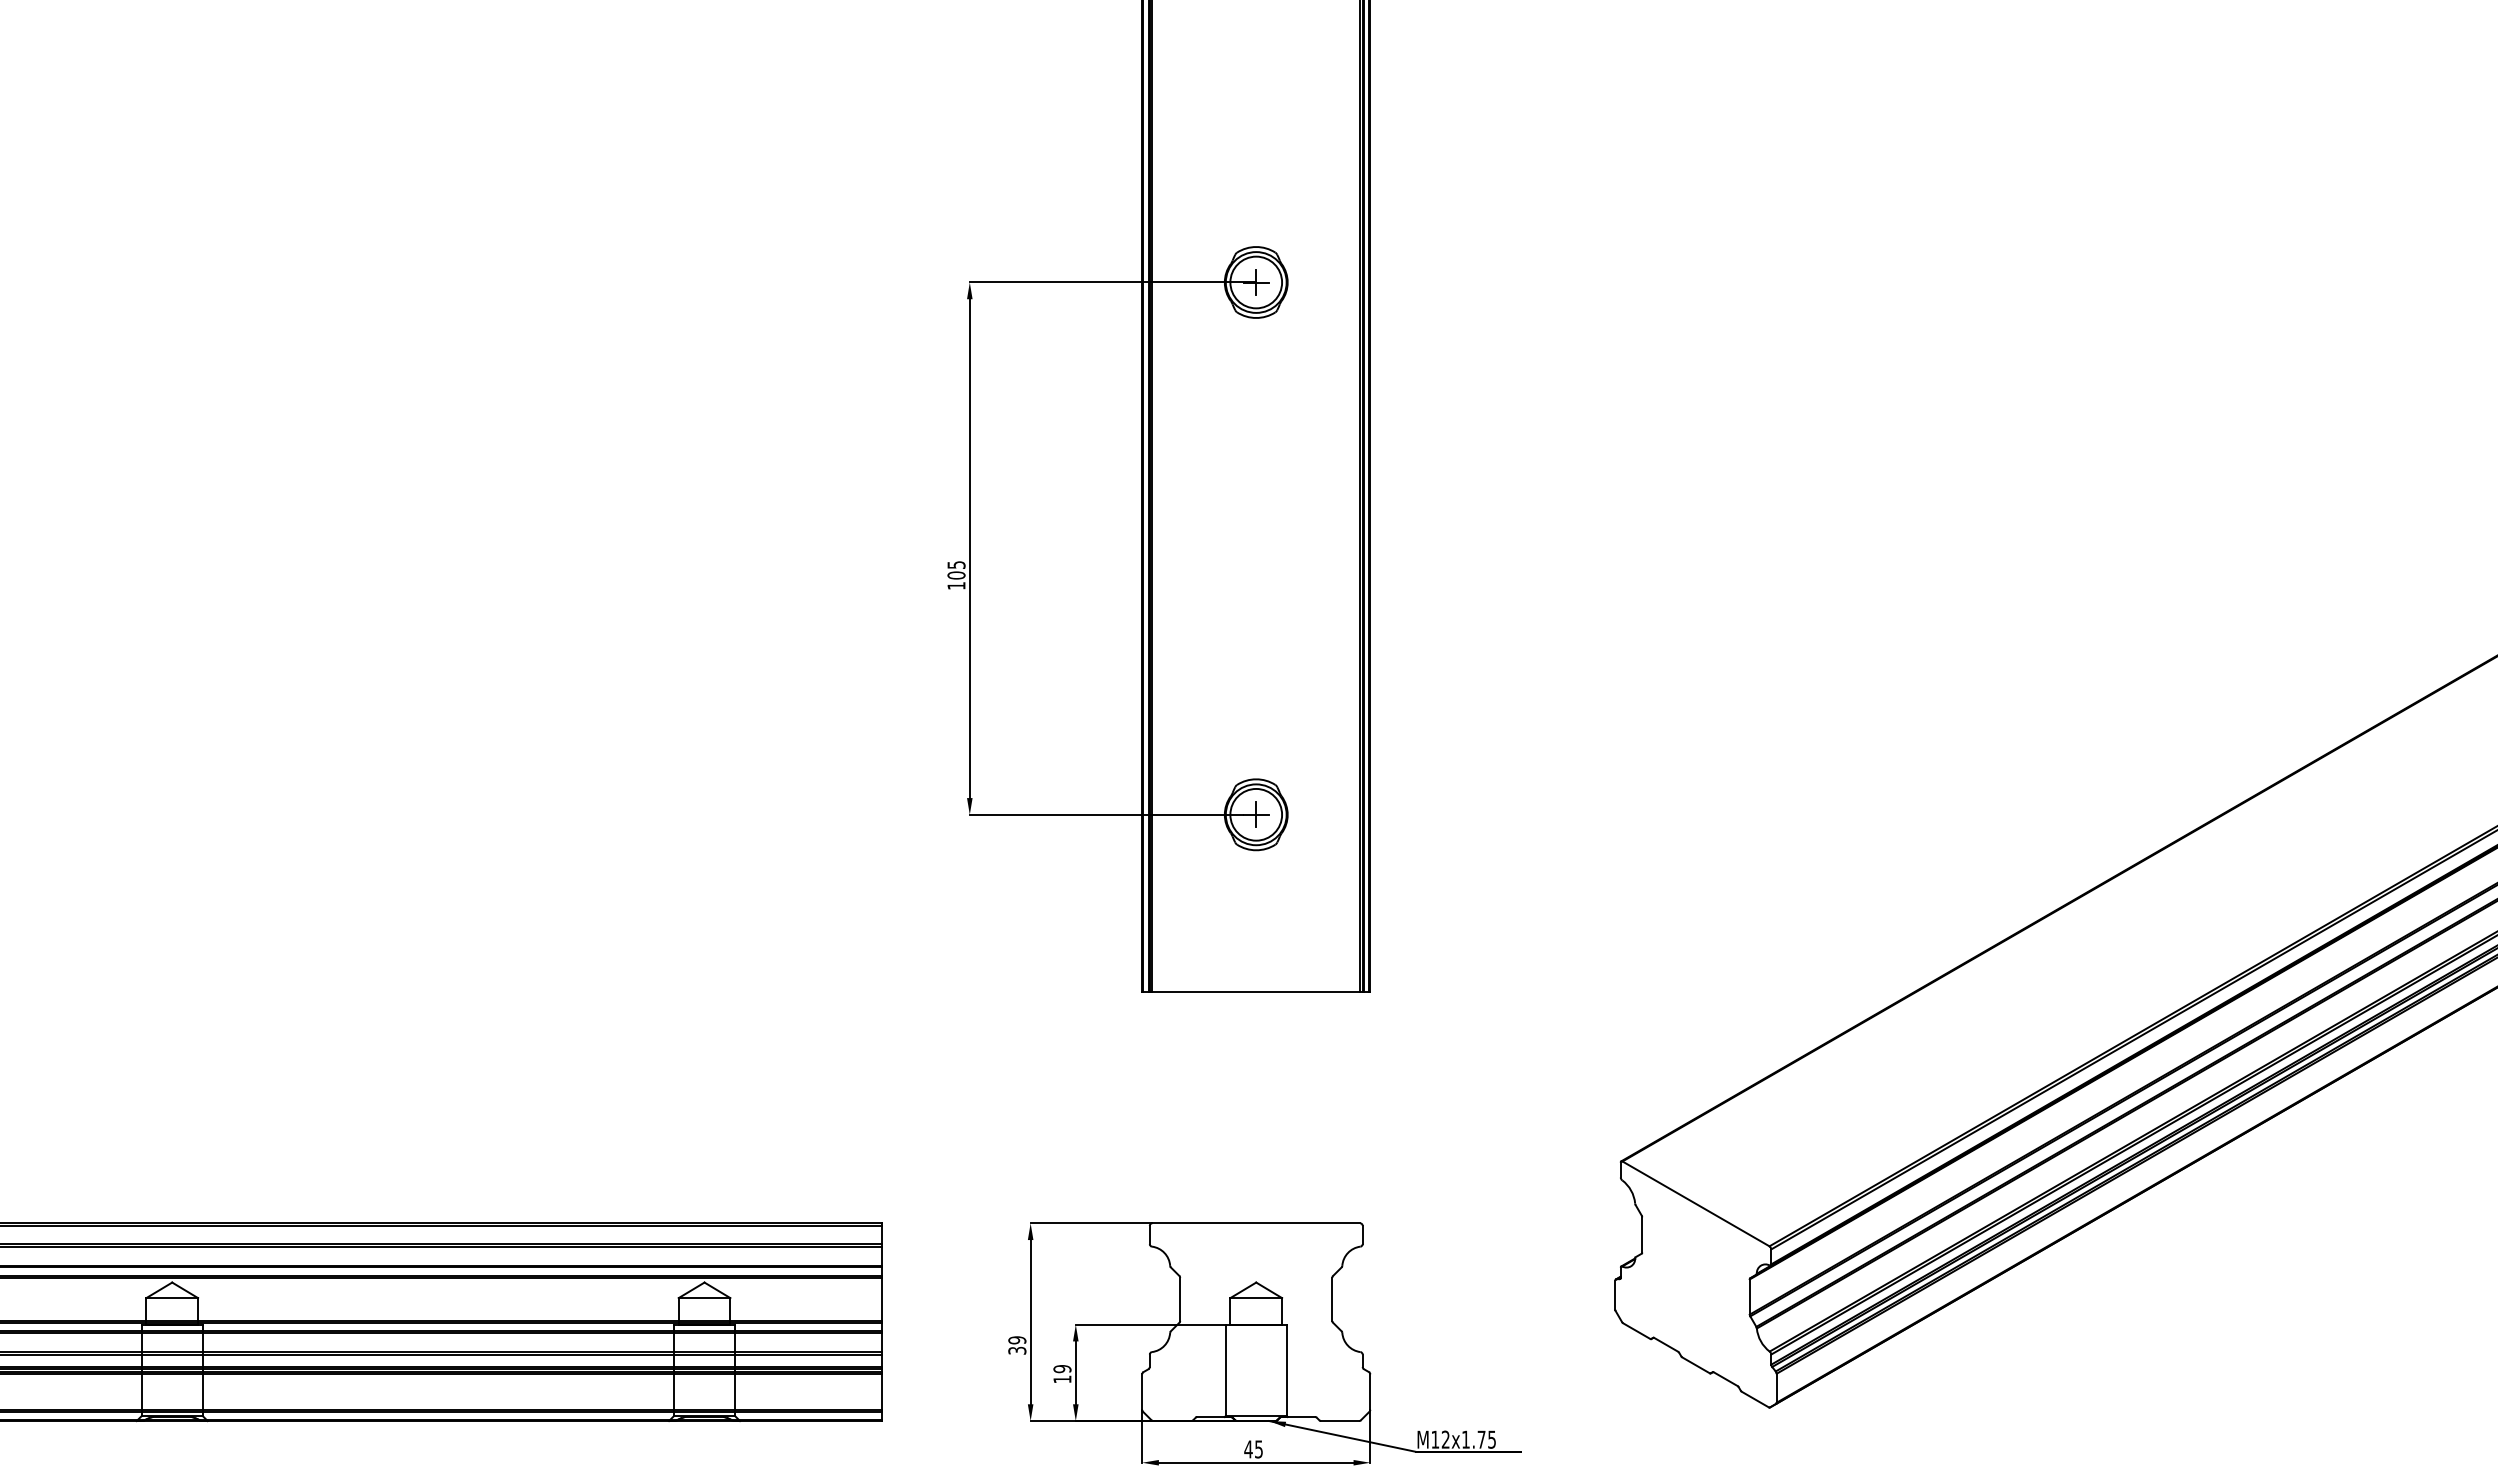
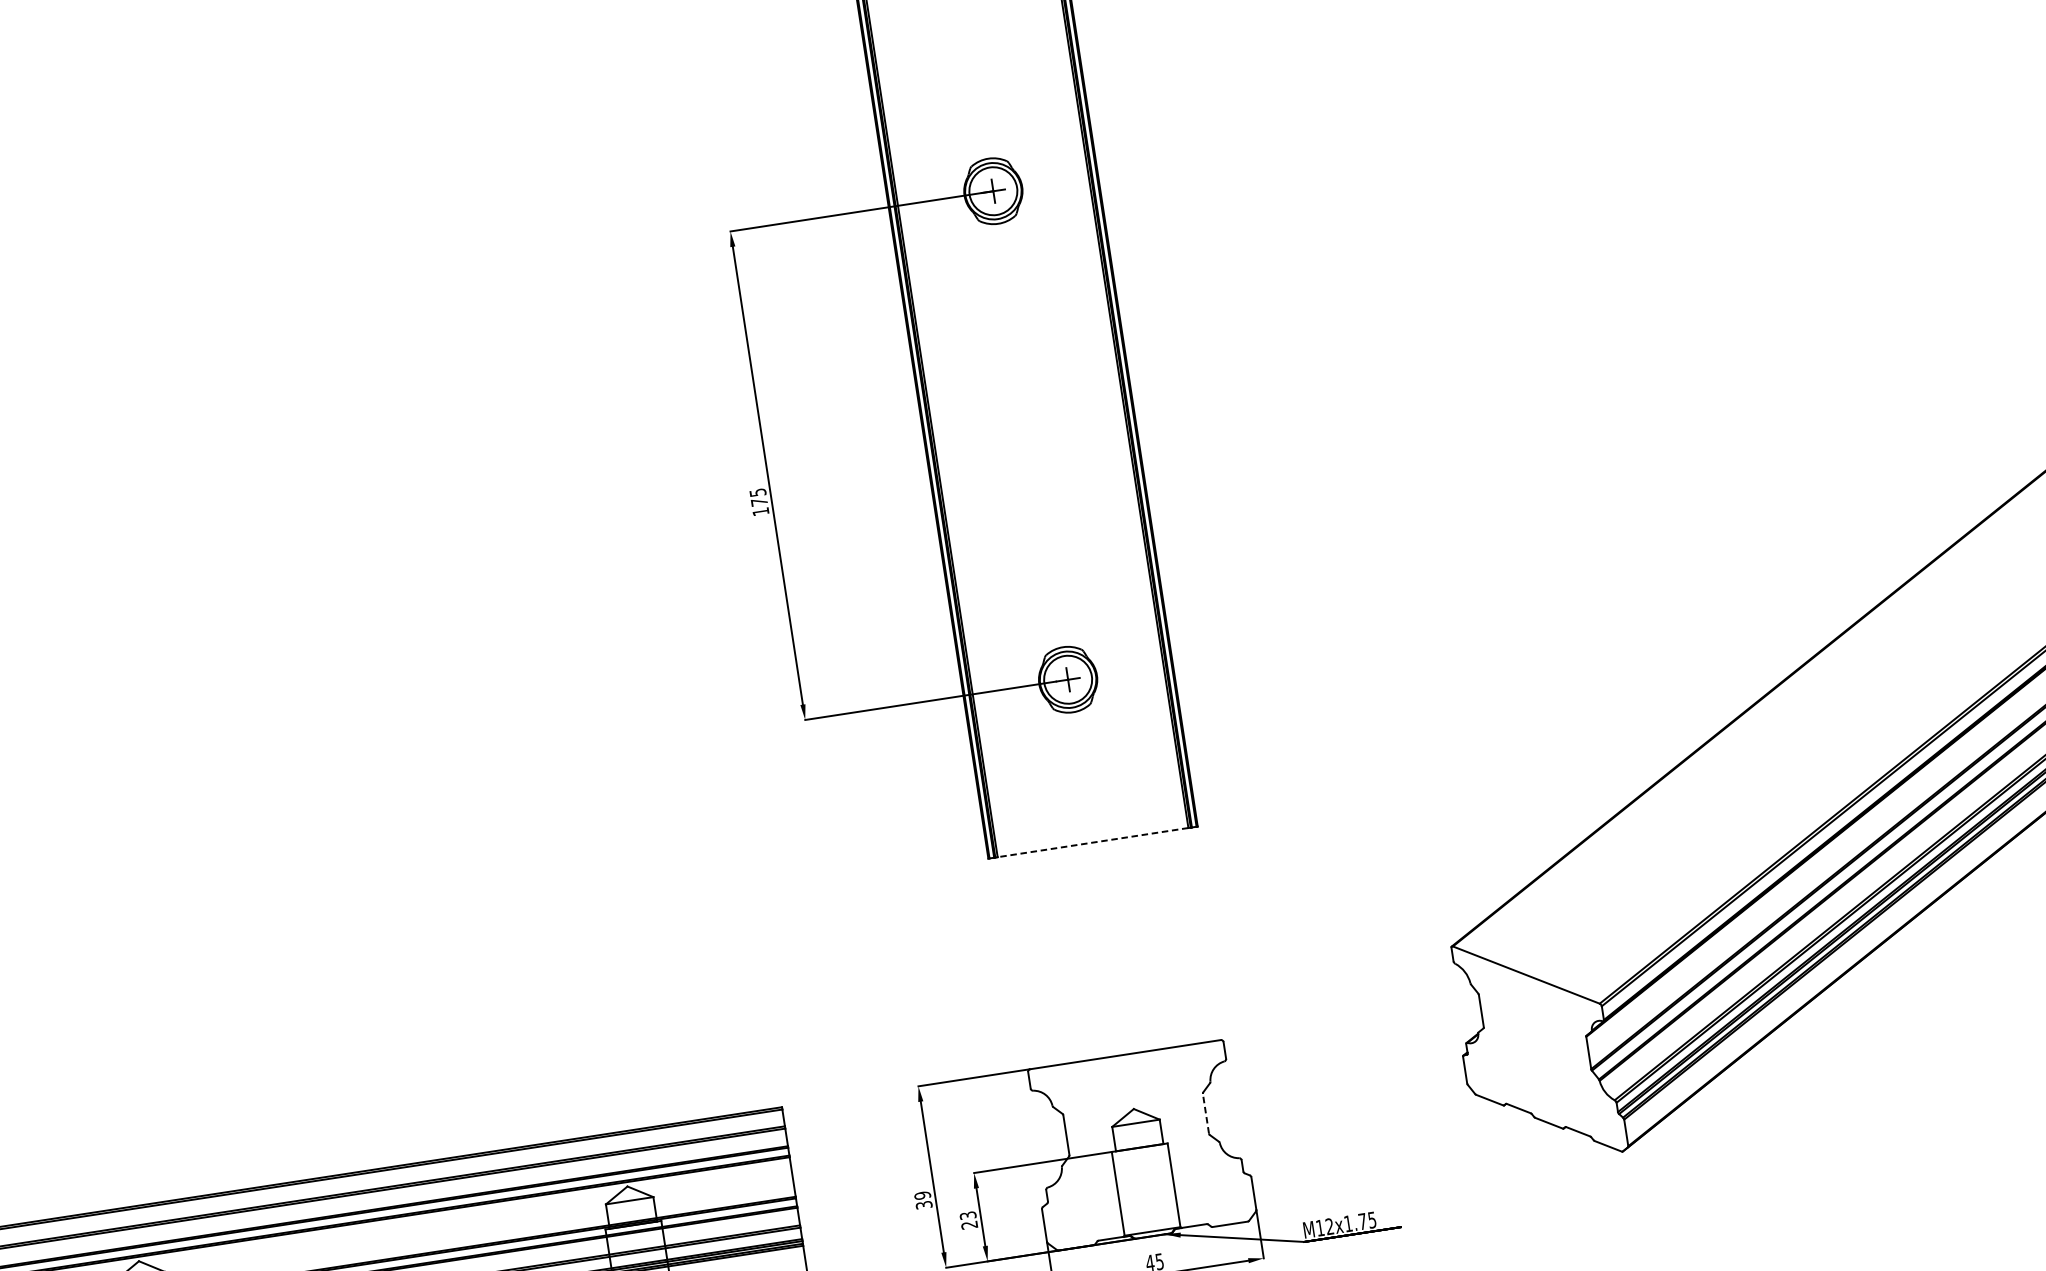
text: (956, 575) -> (759, 502), 105 -> 175
line: (1256, 992) -> (1093, 842), solid -> dashed
line: (1332, 1299) -> (1206, 1113), solid -> dashed
text: (1062, 1374) -> (968, 1220), 19 -> 23

